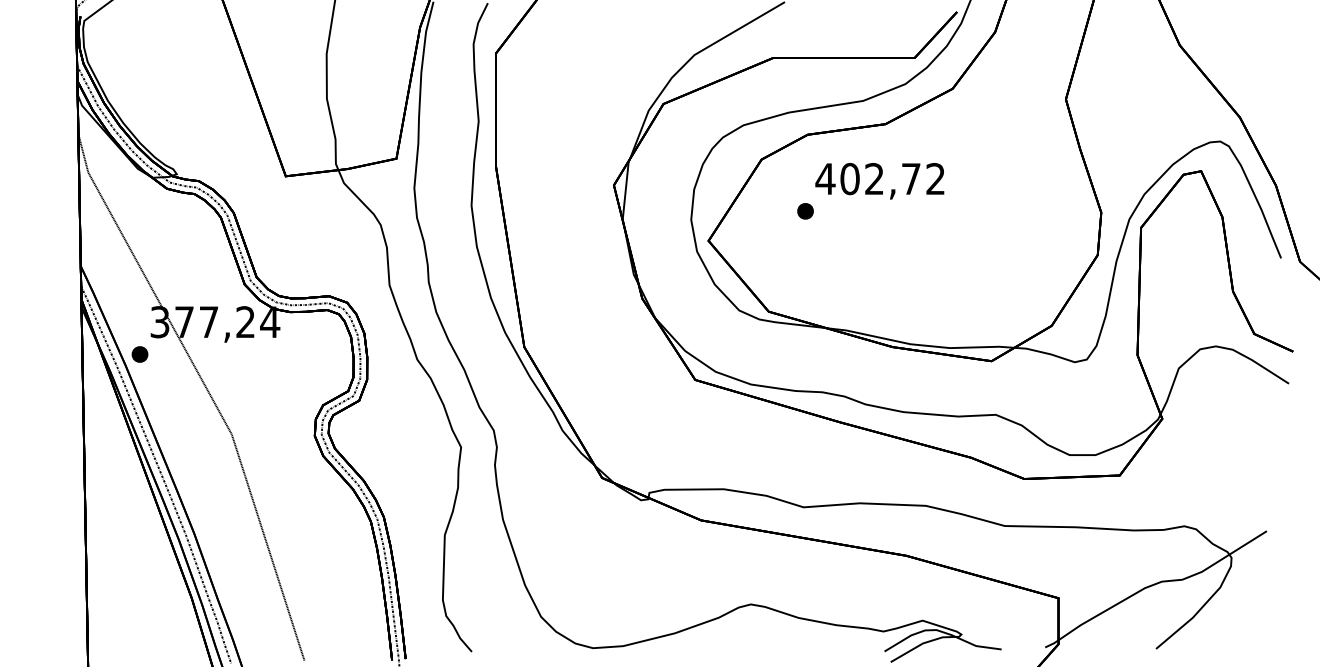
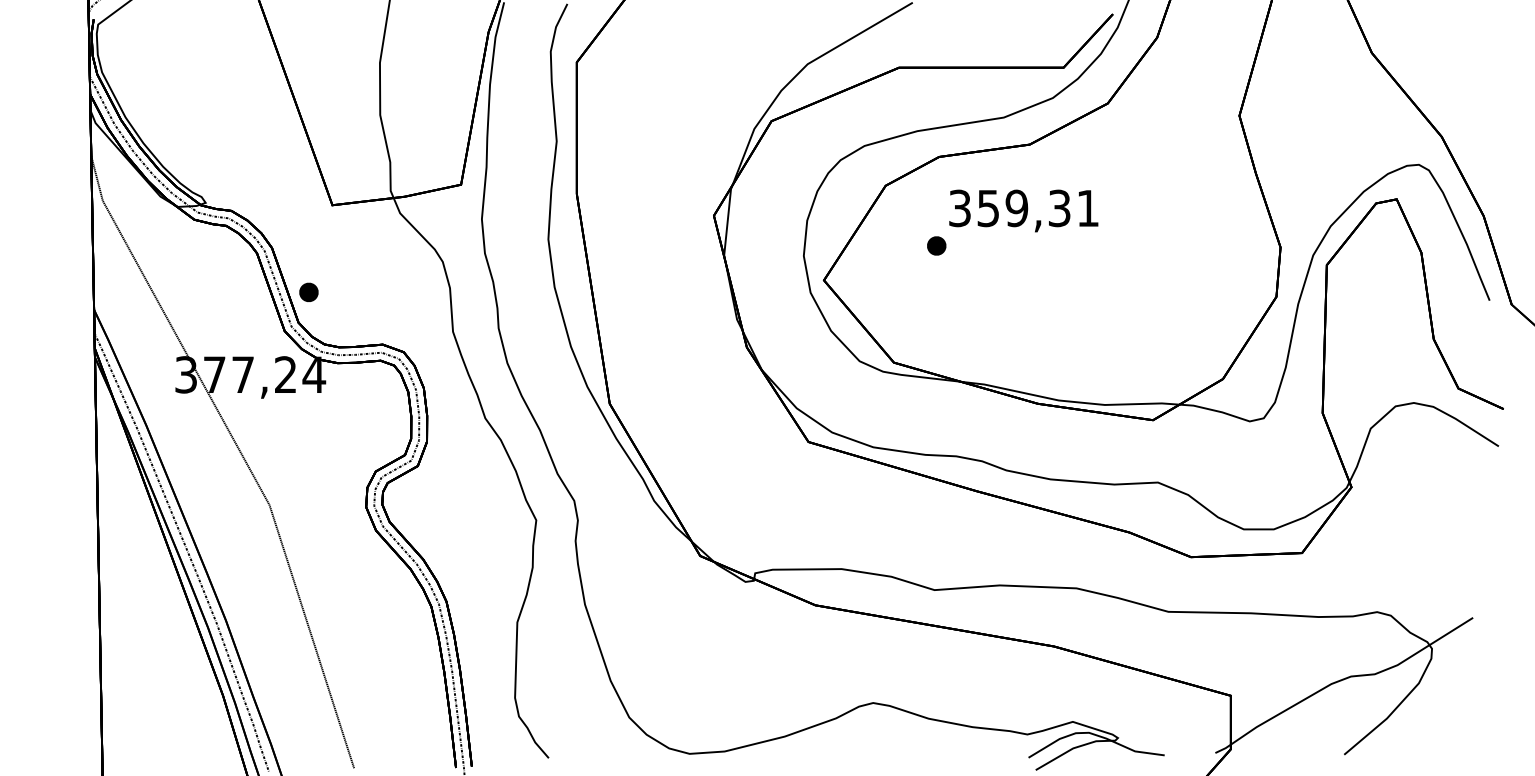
text: (880, 179) -> (1023, 208), 402,72 -> 359,31
part: (139, 353) -> (308, 291), moved

